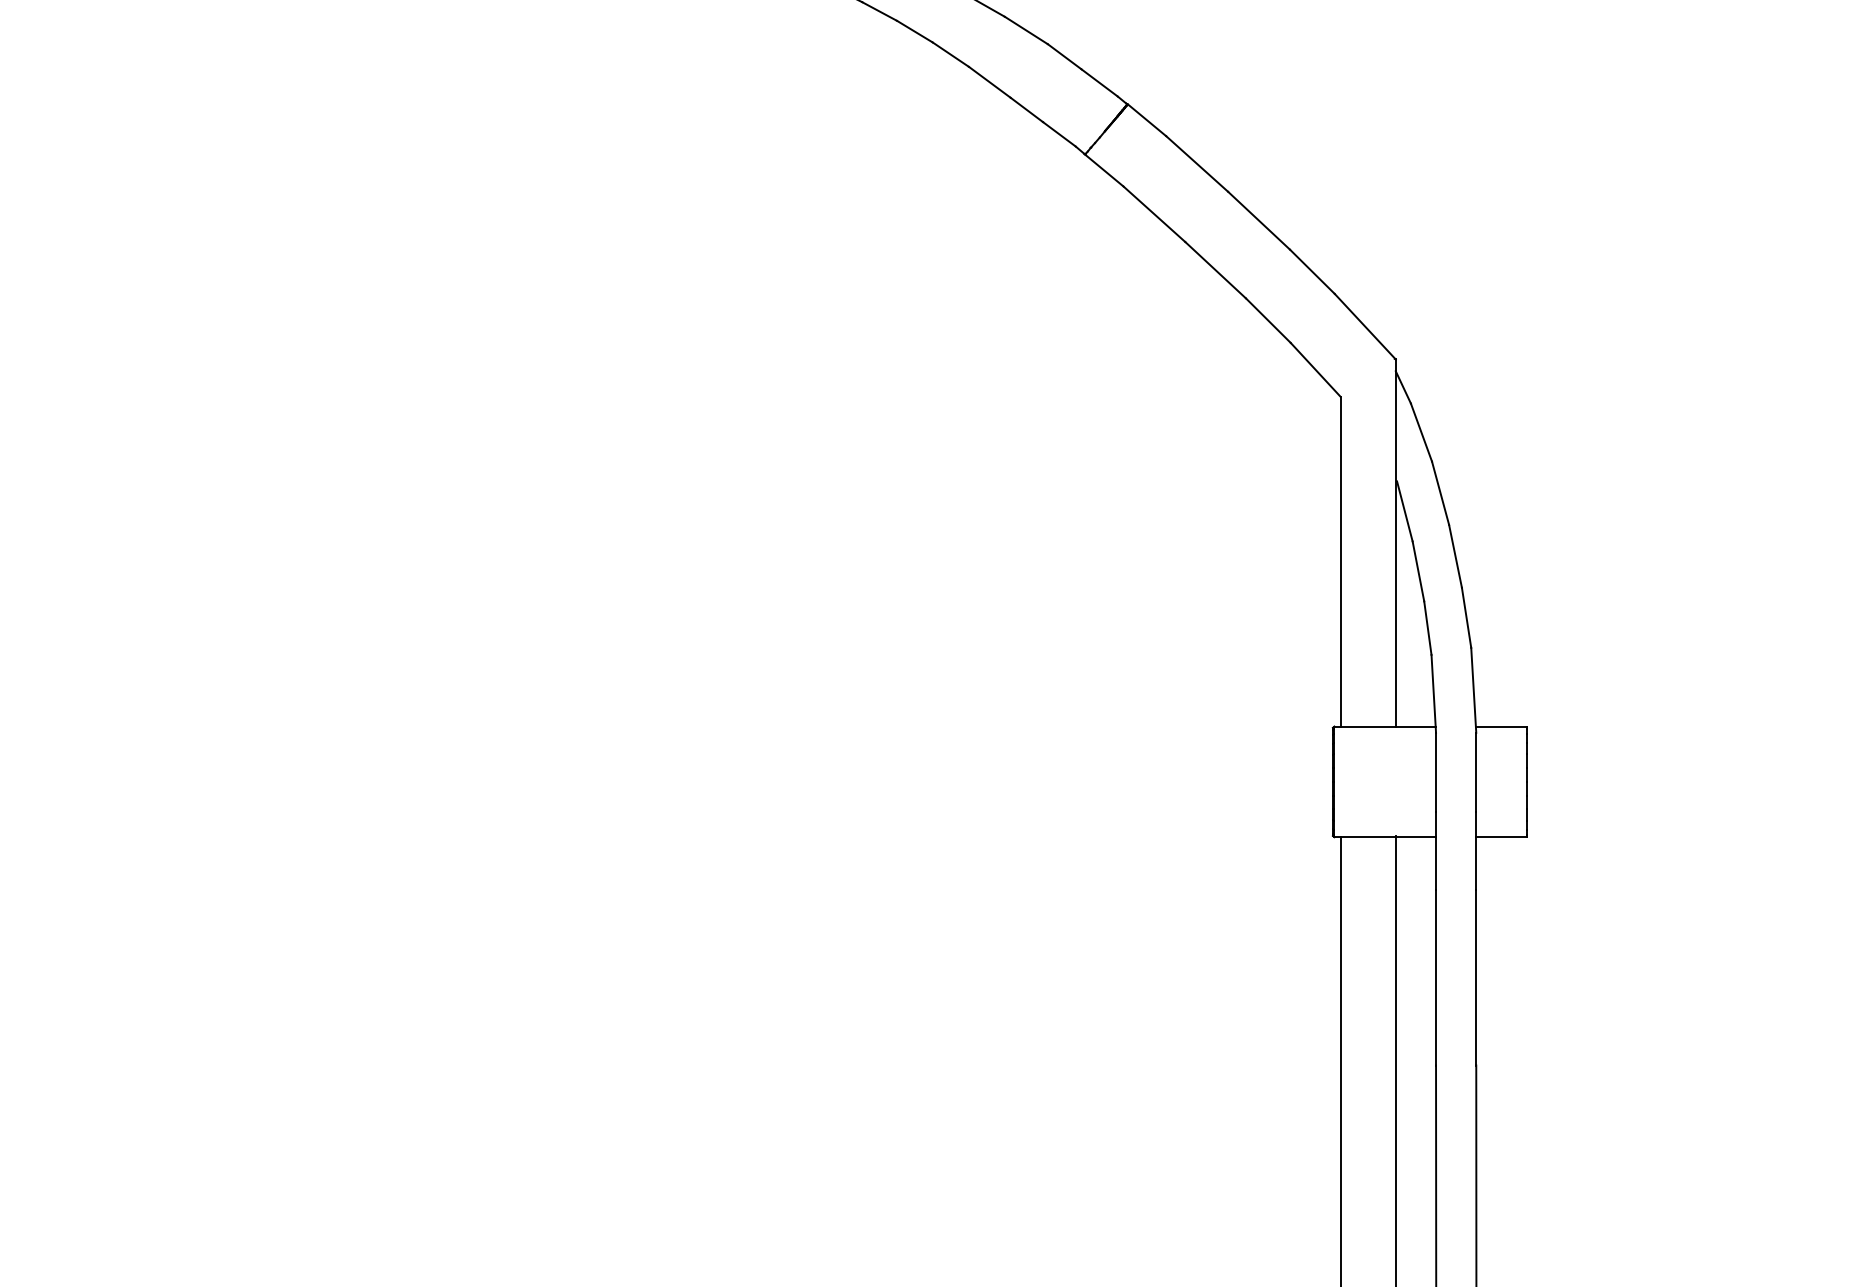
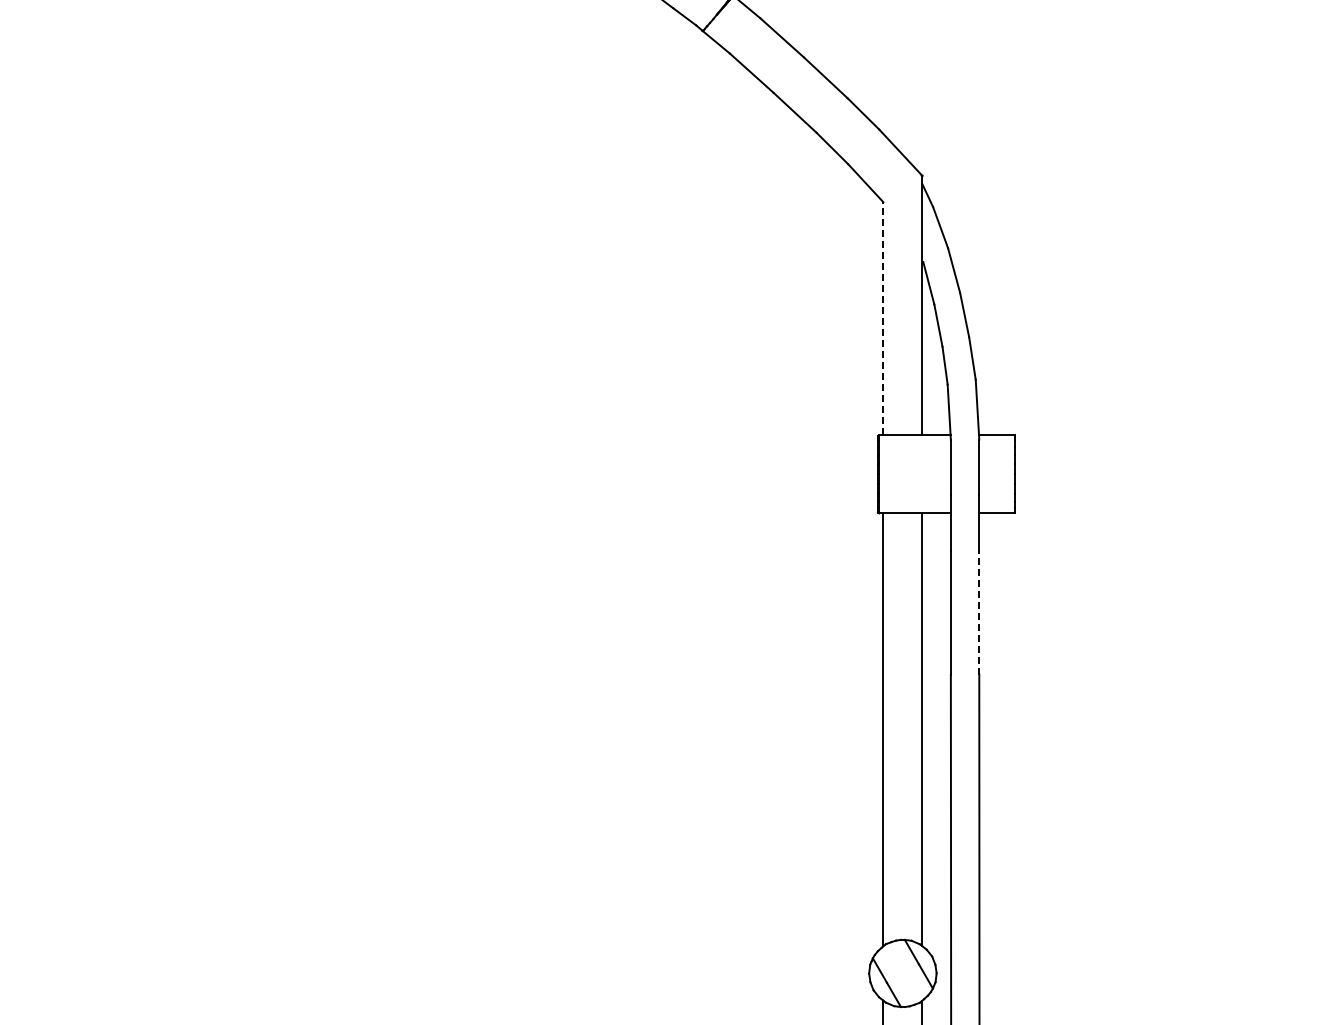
line: (1340, 561) -> (883, 318), solid -> dashed
line: (1476, 977) -> (979, 612), solid -> dashed

